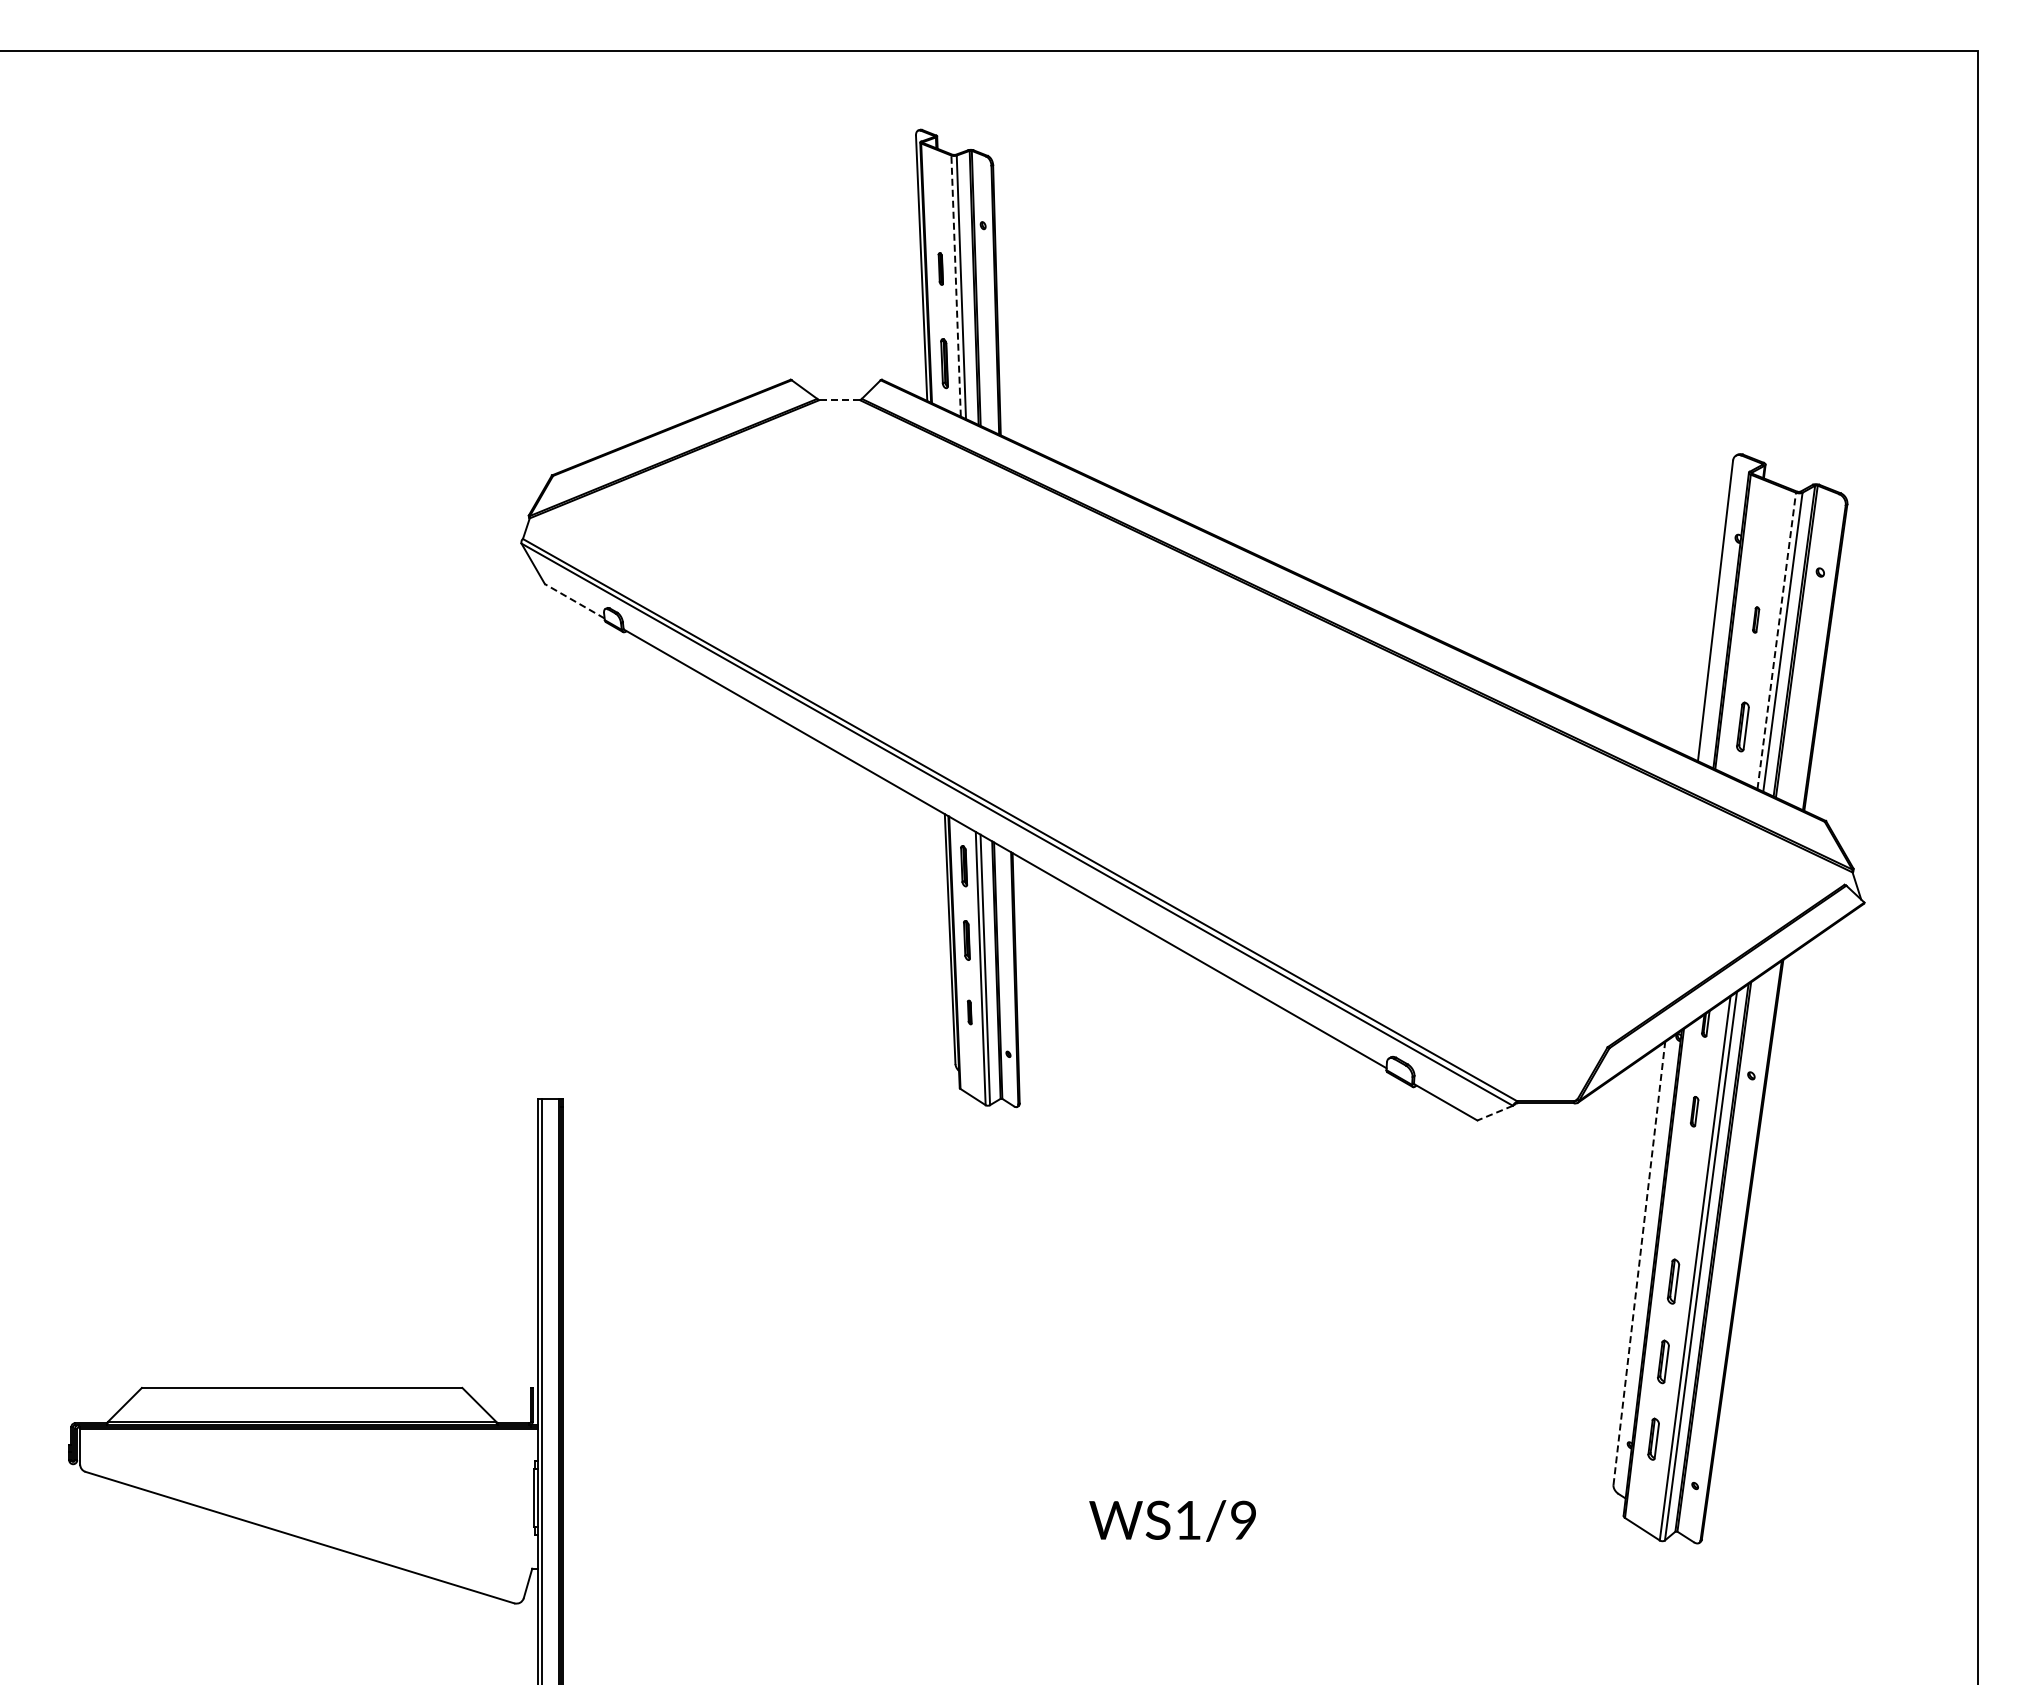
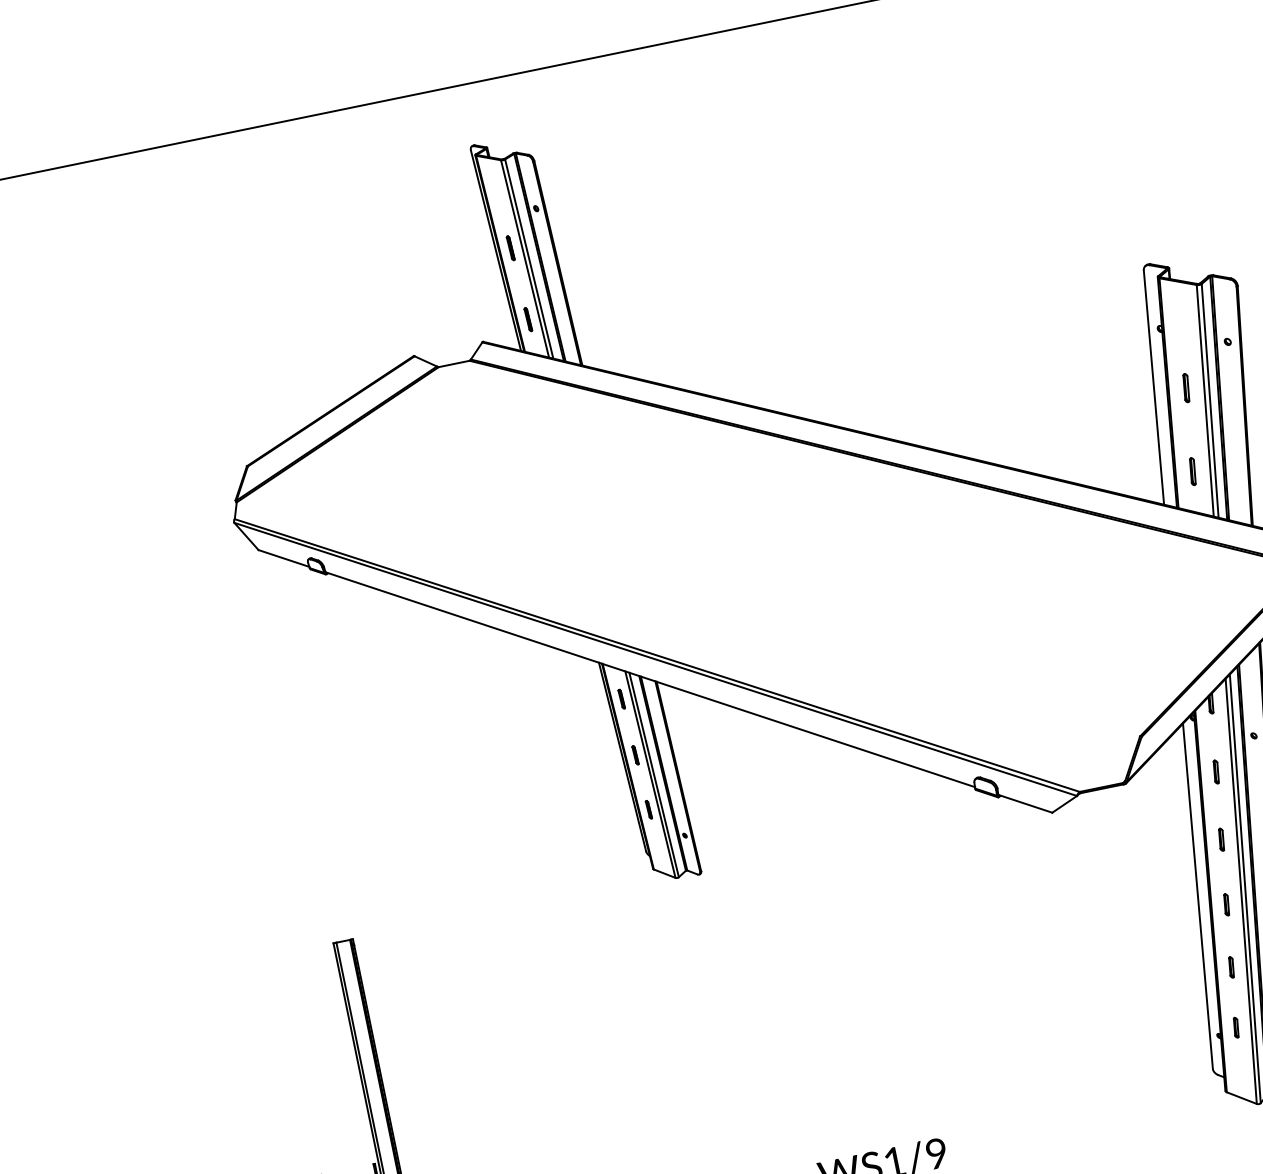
line: (956, 286) -> (525, 259), dashed -> solid
part: (944, 363) -> (528, 319), size x0.62
line: (839, 400) -> (454, 364), dashed -> solid
line: (574, 601) -> (283, 558), dashed -> solid
part: (1755, 619) -> (1185, 387), size x1.43
line: (1776, 640) -> (1205, 400), dashed -> solid
part: (1742, 726) -> (1192, 471), size x0.71
part: (963, 865) -> (621, 698), size x0.62
part: (966, 940) -> (635, 755), size x0.62
line: (1494, 1113) -> (1064, 804), dashed -> solid
part: (1683, 1198) -> (1221, 839), added
line: (1639, 1263) -> (1198, 896), dashed -> solid
part: (1672, 1281) -> (1226, 904), size x0.62
part: (1662, 1361) -> (1230, 967), size x0.62
part: (1653, 1438) -> (1236, 1027), size x0.62

